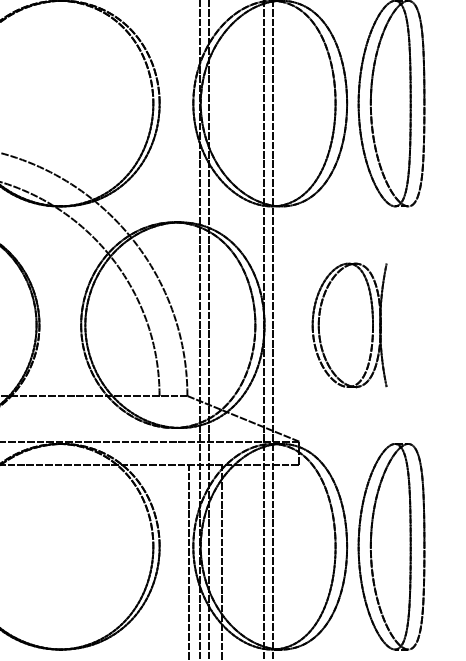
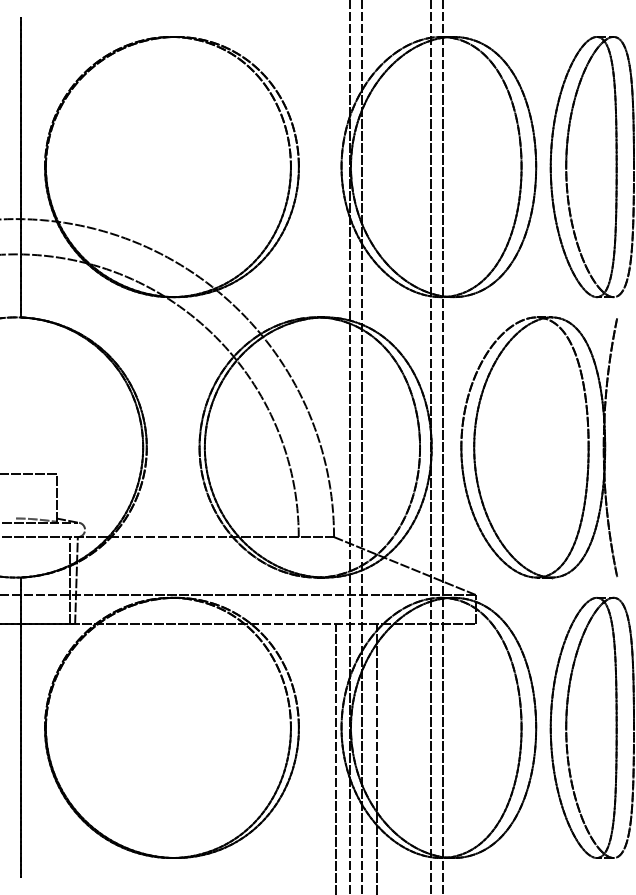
part: (349, 325) -> (539, 447), size x1.67

